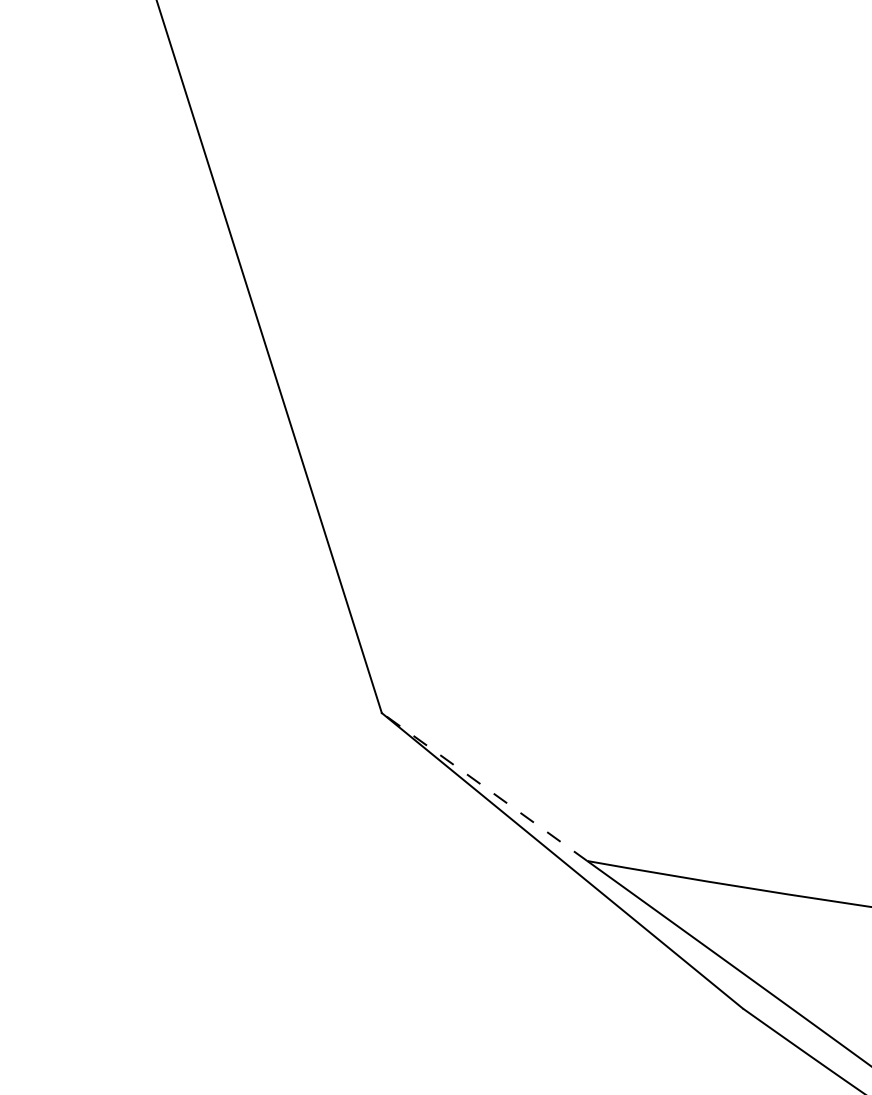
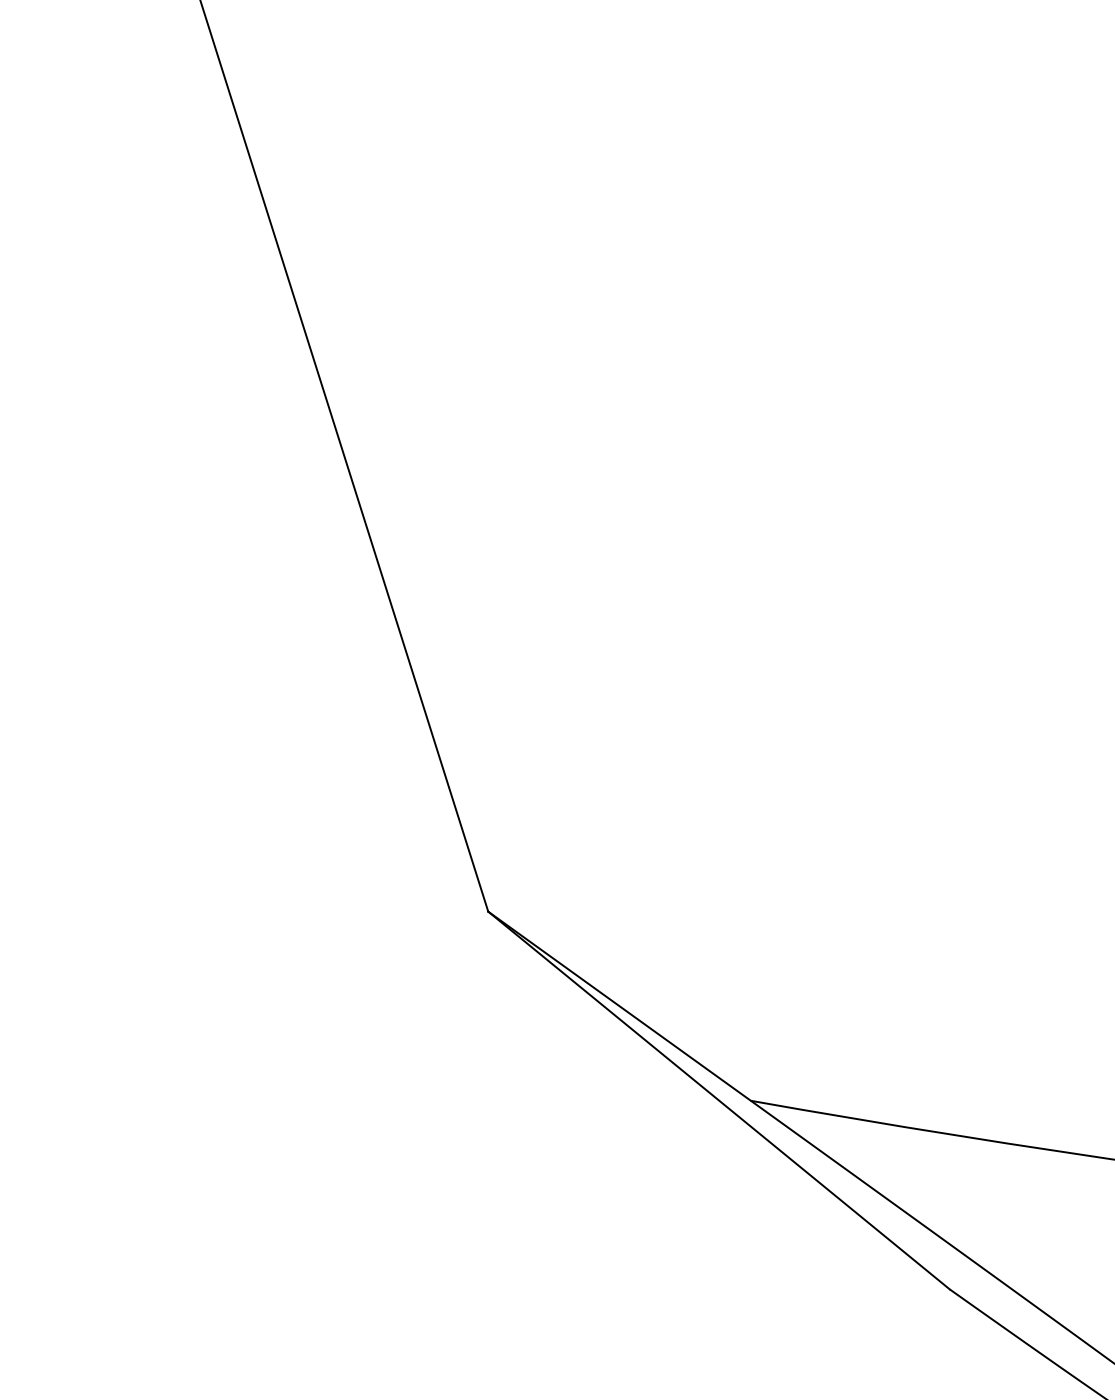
line: (484, 787) -> (619, 1006), dashed -> solid

